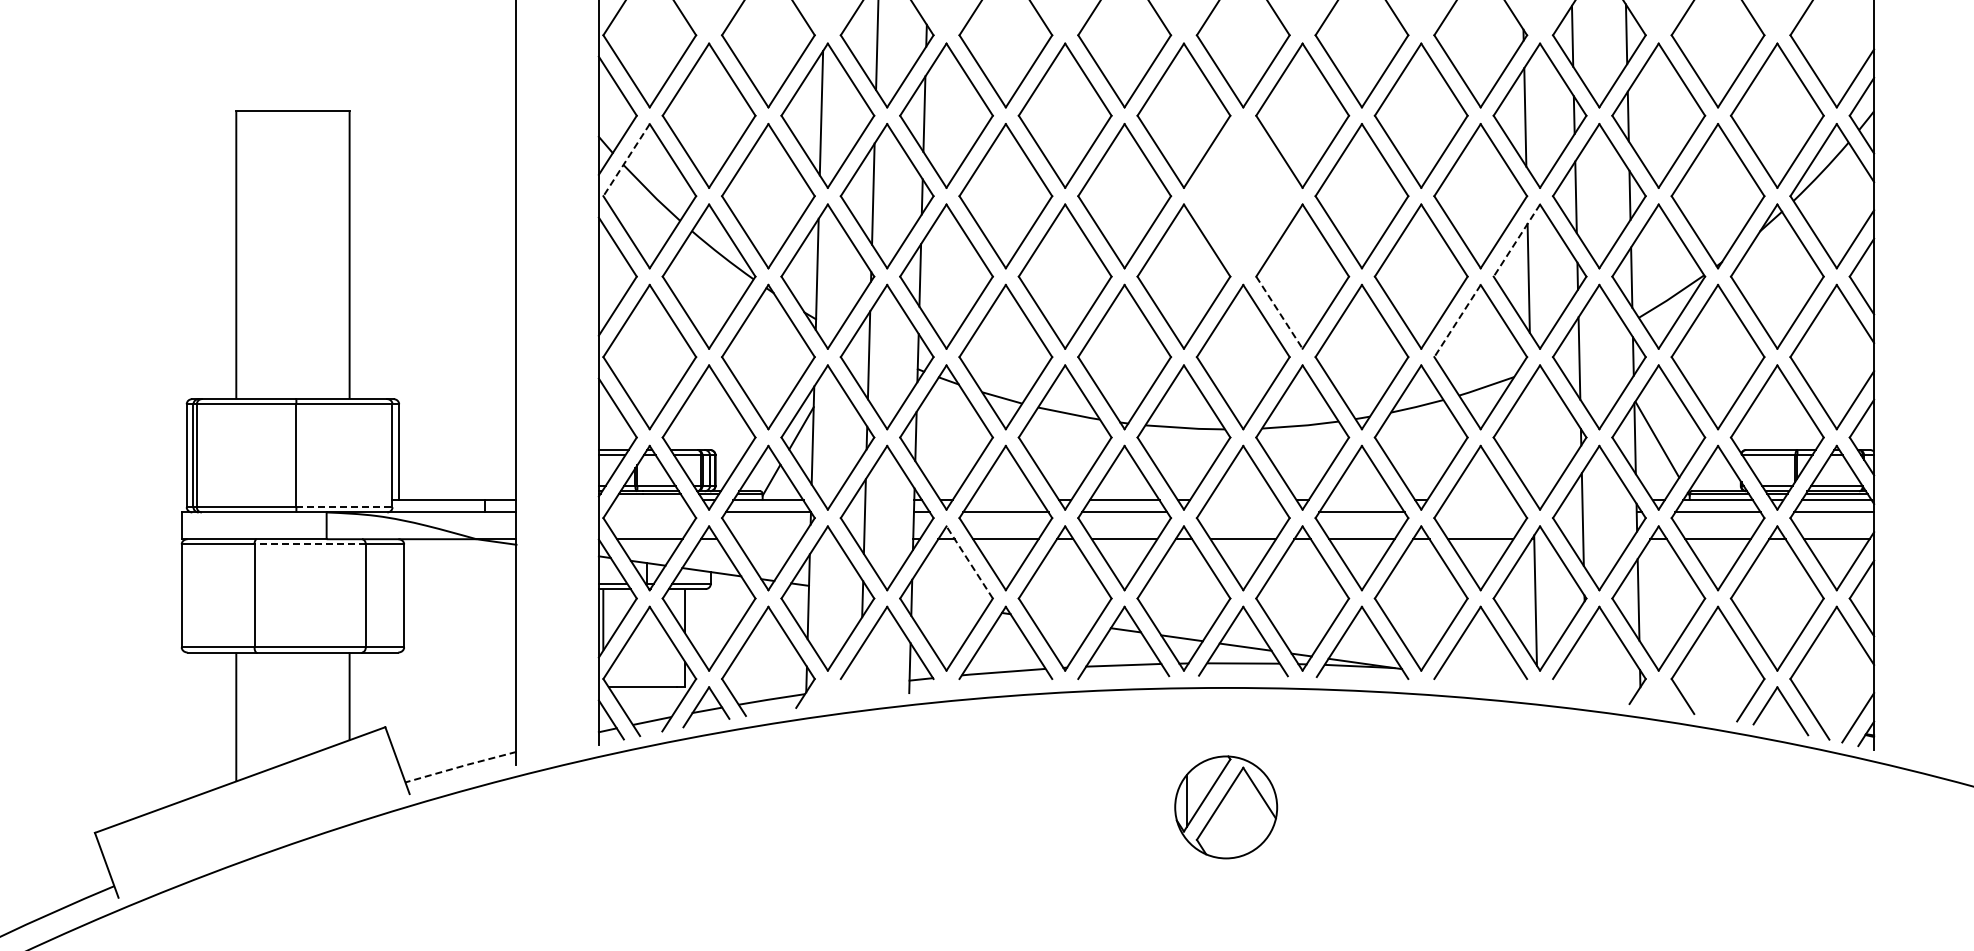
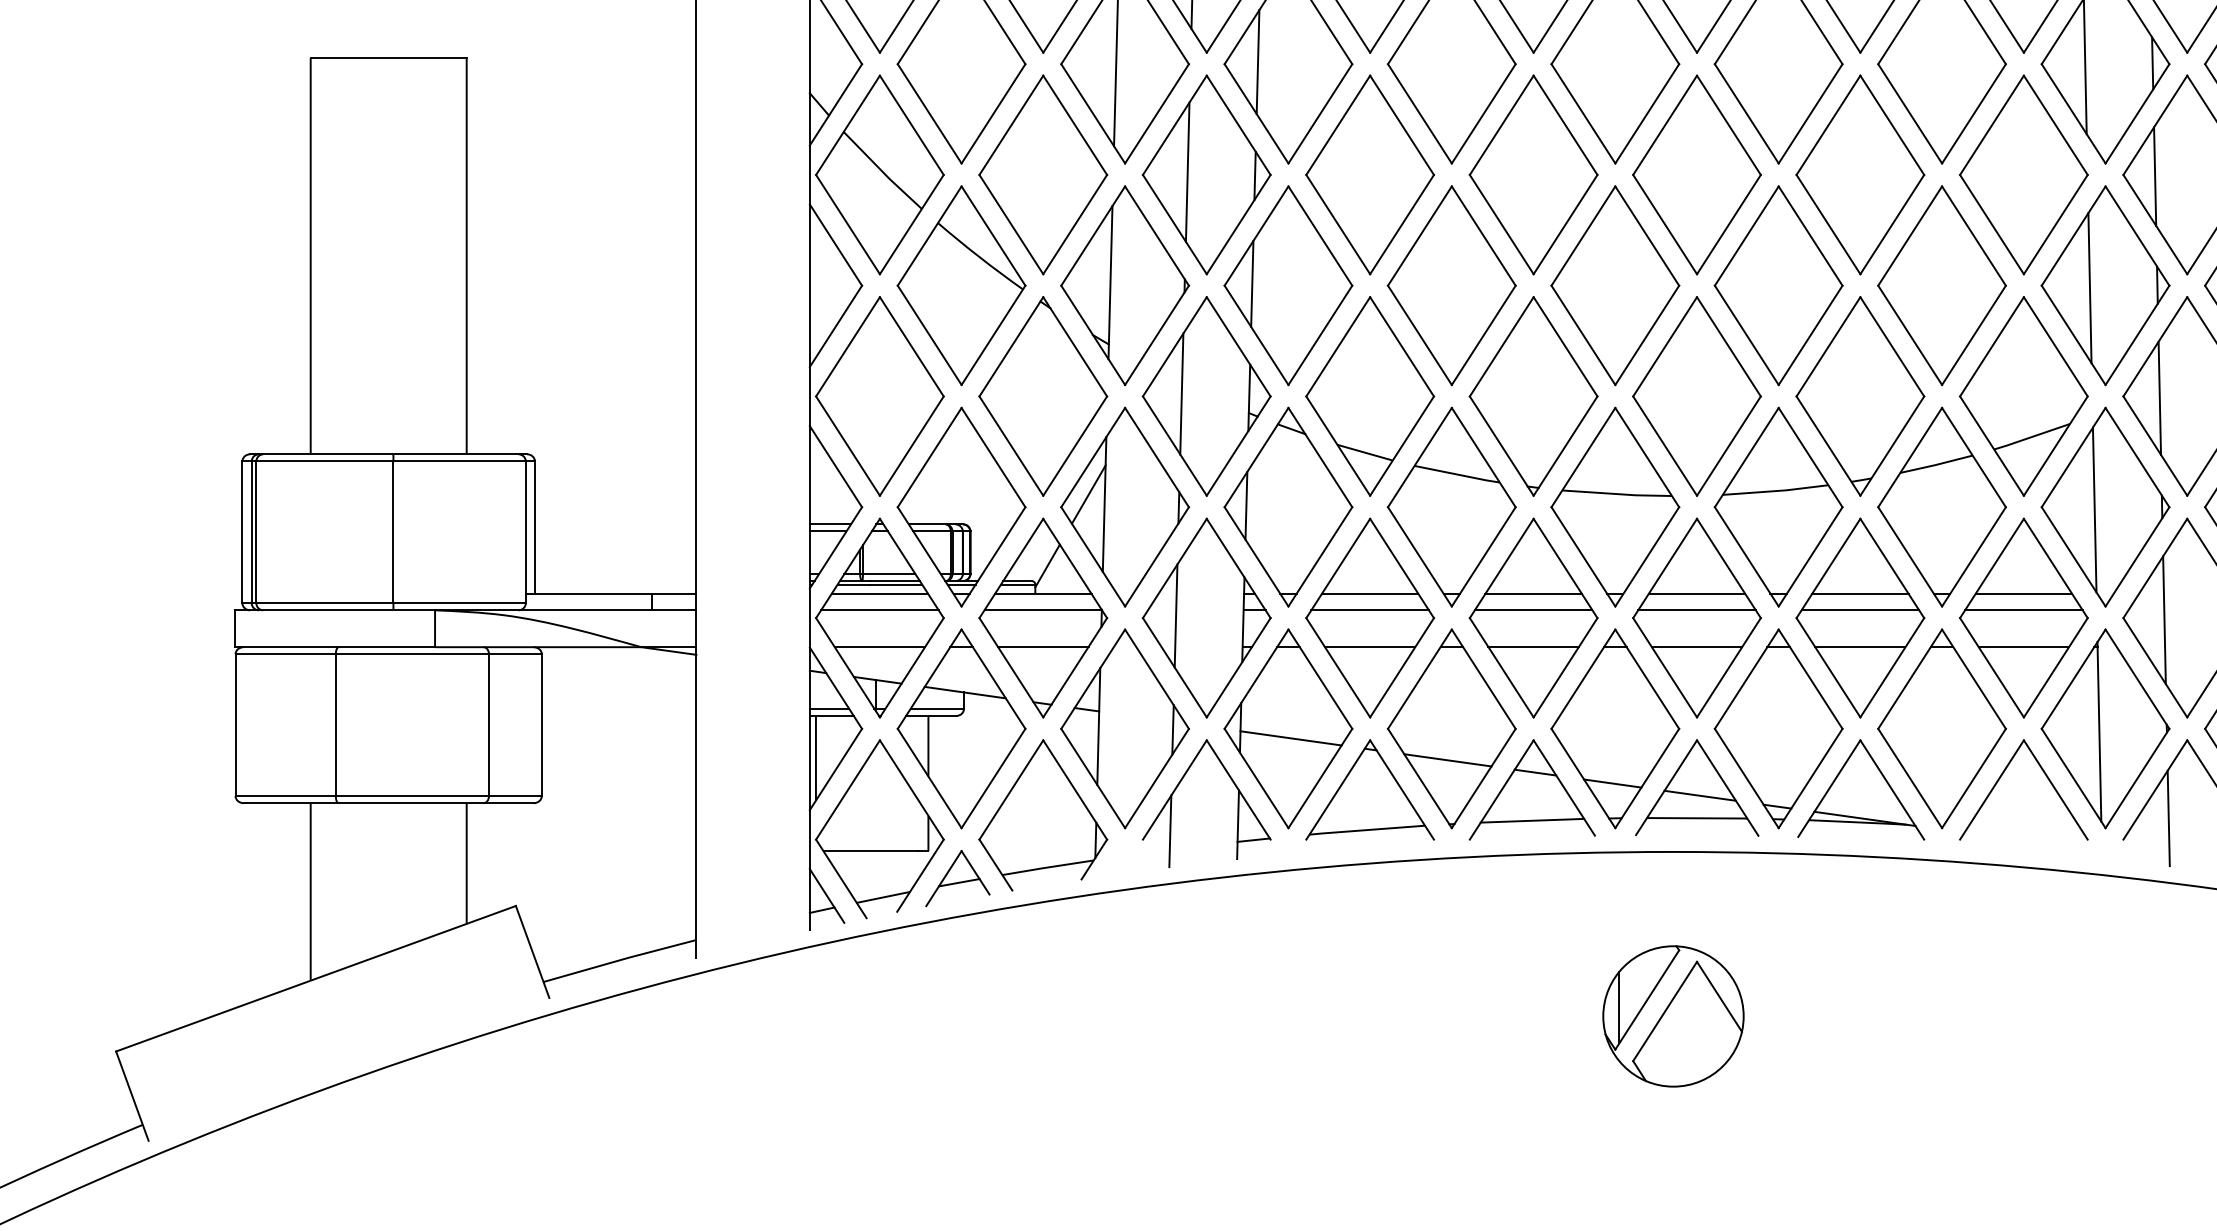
line: (626, 160) -> (847, 125), dashed -> solid
part: (1242, 196) -> (1695, 175), added
line: (1516, 240) -> (2073, 235), dashed -> solid
line: (1279, 312) -> (1746, 335), dashed -> solid
line: (1457, 321) -> (1991, 347), dashed -> solid
line: (1531, 439) -> (2093, 509), added
line: (649, 500) -> (879, 593), added
line: (1005, 500) -> (1369, 593), added
line: (1243, 500) -> (1697, 593), added
line: (1361, 500) -> (1859, 593), added
line: (1480, 500) -> (2023, 593), added
line: (344, 507) -> (459, 603), dashed -> solid
line: (649, 512) -> (879, 610), added
line: (1243, 512) -> (1697, 610), added
line: (1480, 512) -> (2023, 610), added
line: (768, 539) -> (1043, 647), added
line: (310, 544) -> (412, 654), dashed -> solid
line: (969, 562) -> (1320, 679), dashed -> solid
line: (948, 605) -> (1291, 738), added
line: (1062, 620) -> (1448, 759), added
line: (1585, 663) -> (2168, 818), added
line: (860, 672) -> (1170, 830), added
line: (460, 766) -> (619, 960), dashed -> solid

